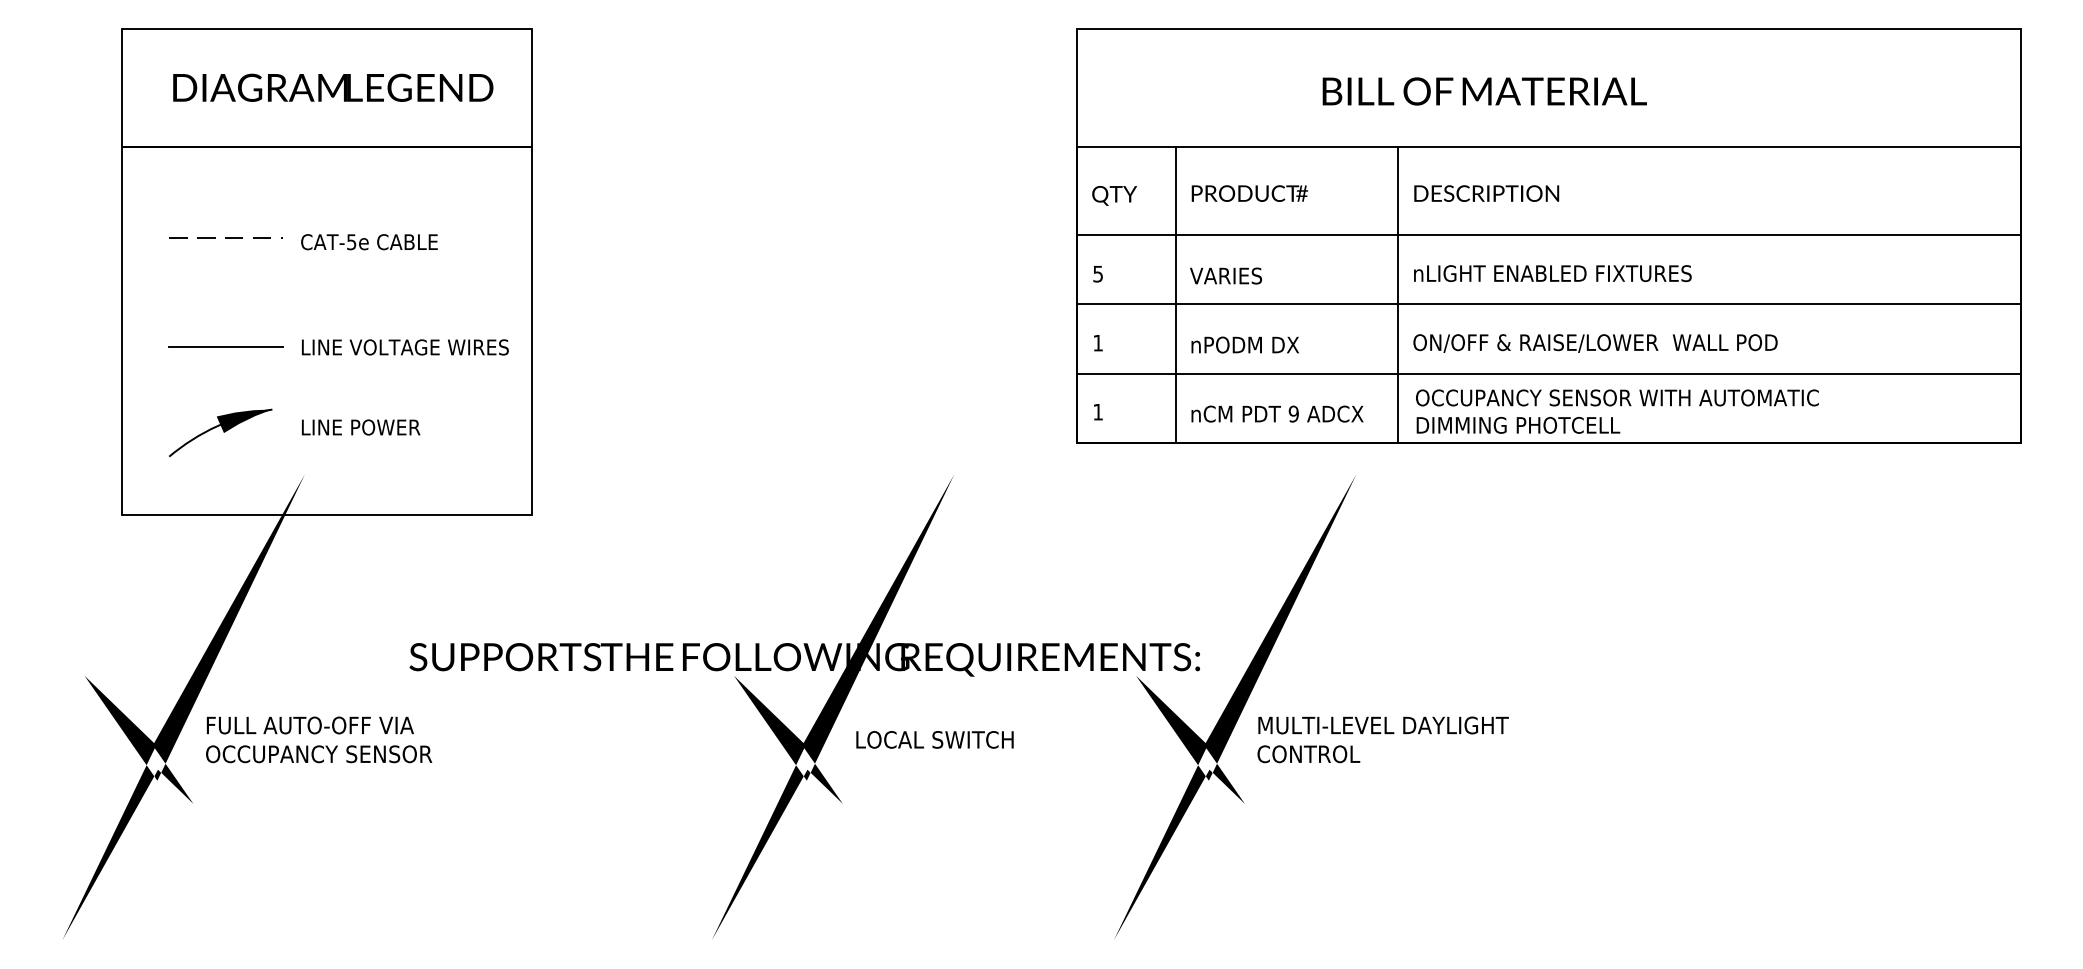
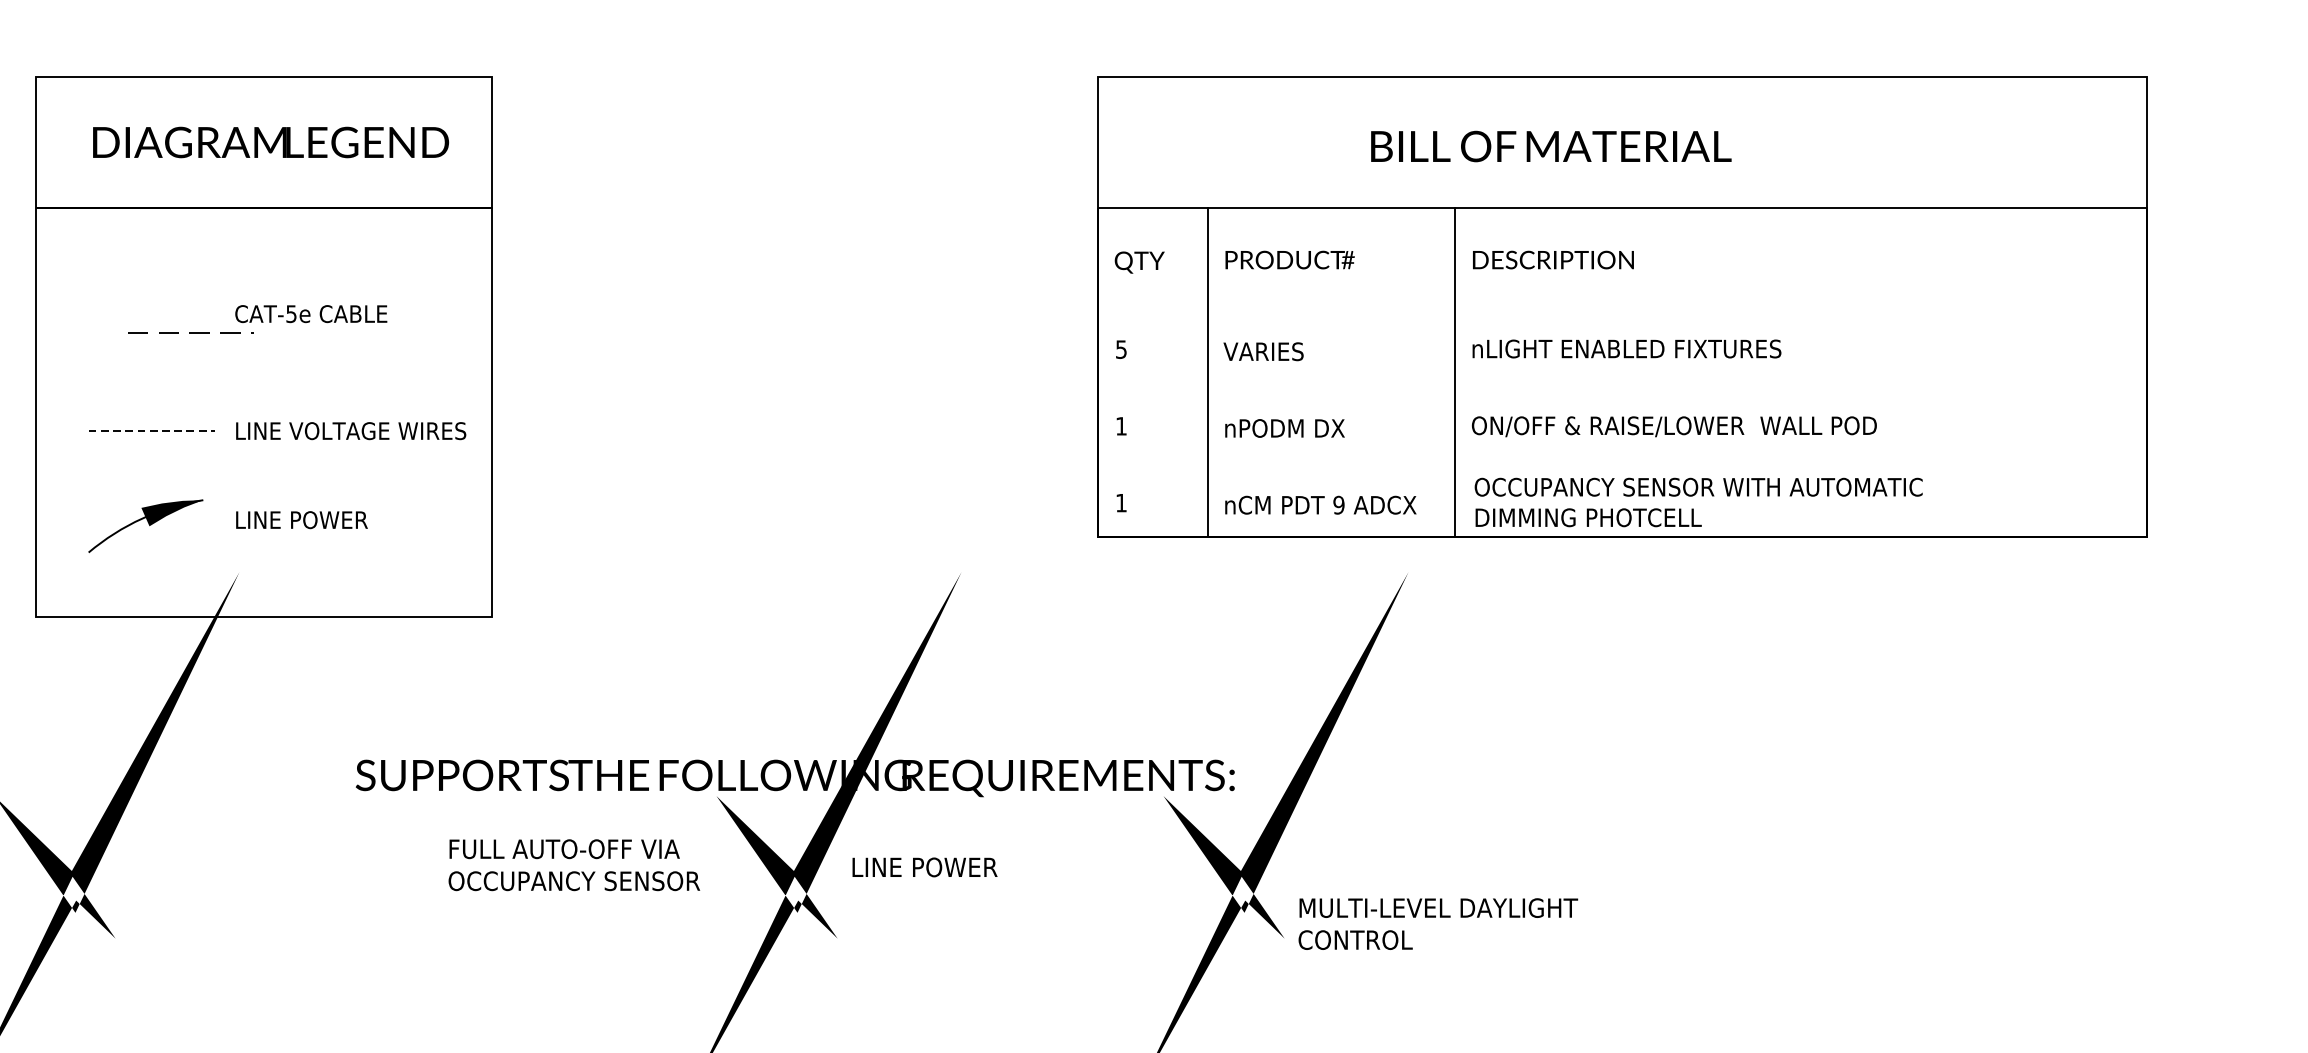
line: (1548, 235) -> (1622, 306), removed
line: (225, 237) -> (190, 332), moved
line: (1548, 304) -> (1622, 383), removed
line: (226, 347) -> (152, 431), solid -> dashed
line: (1548, 373) -> (1622, 460), removed
text: (319, 739) -> (574, 864), moved
text: (940, 739) -> (946, 866), LOCAL SWITCH -> LINE POWER
text: (1382, 739) -> (1437, 923), moved

